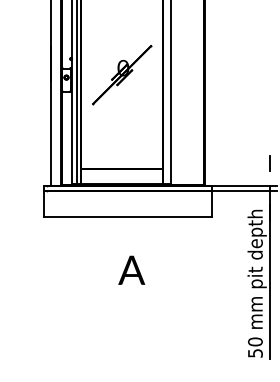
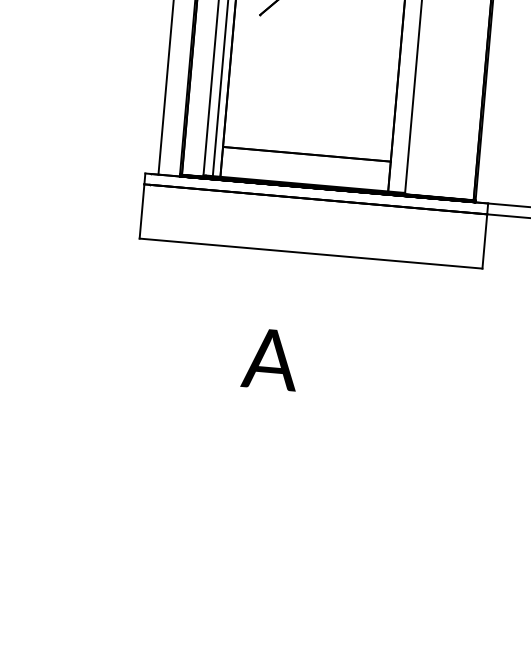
text: (131, 269) -> (270, 357), moved

